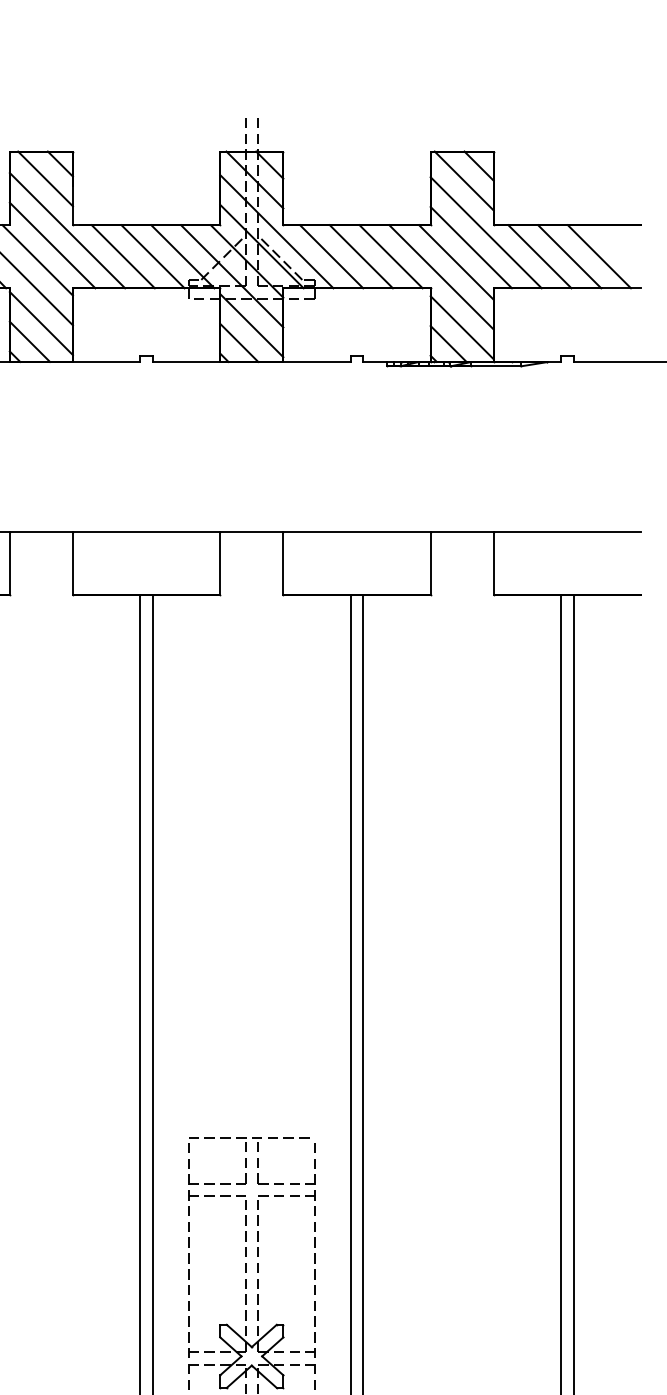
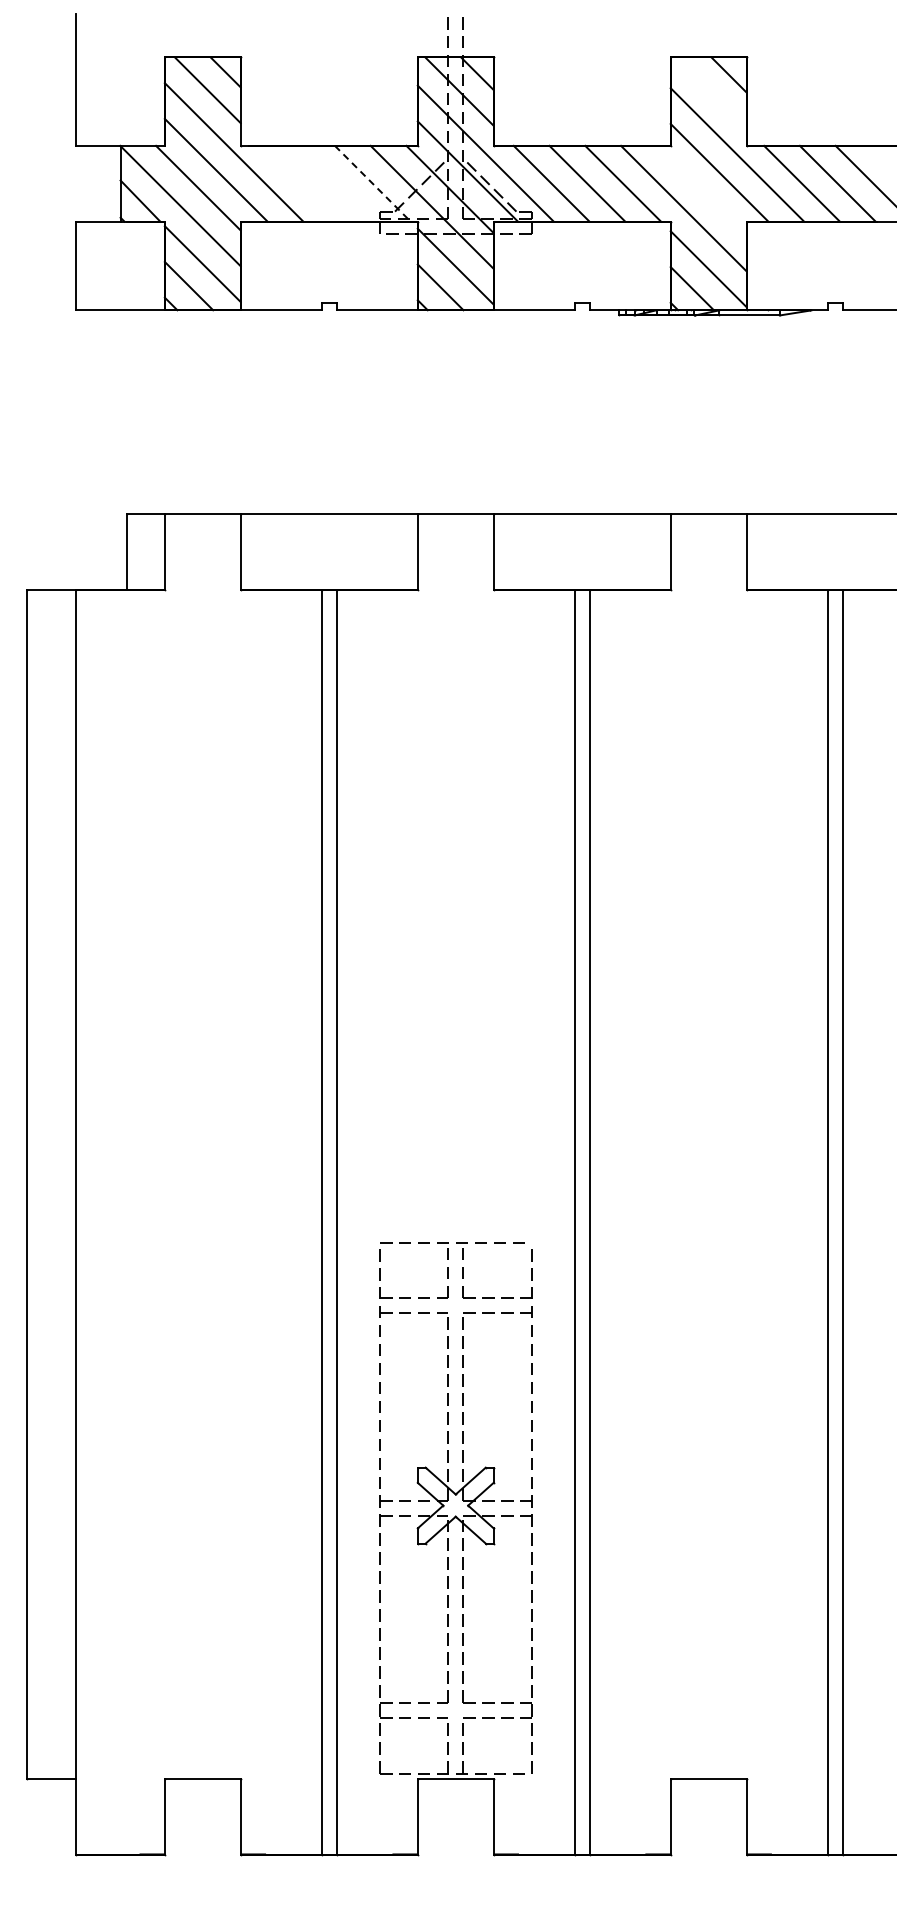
line: (463, 180) -> (710, 92), removed
line: (123, 256) -> (301, 183), removed
line: (153, 256) -> (337, 183), removed
line: (182, 256) -> (372, 183), solid -> dashed
line: (456, 262) -> (701, 190), removed

